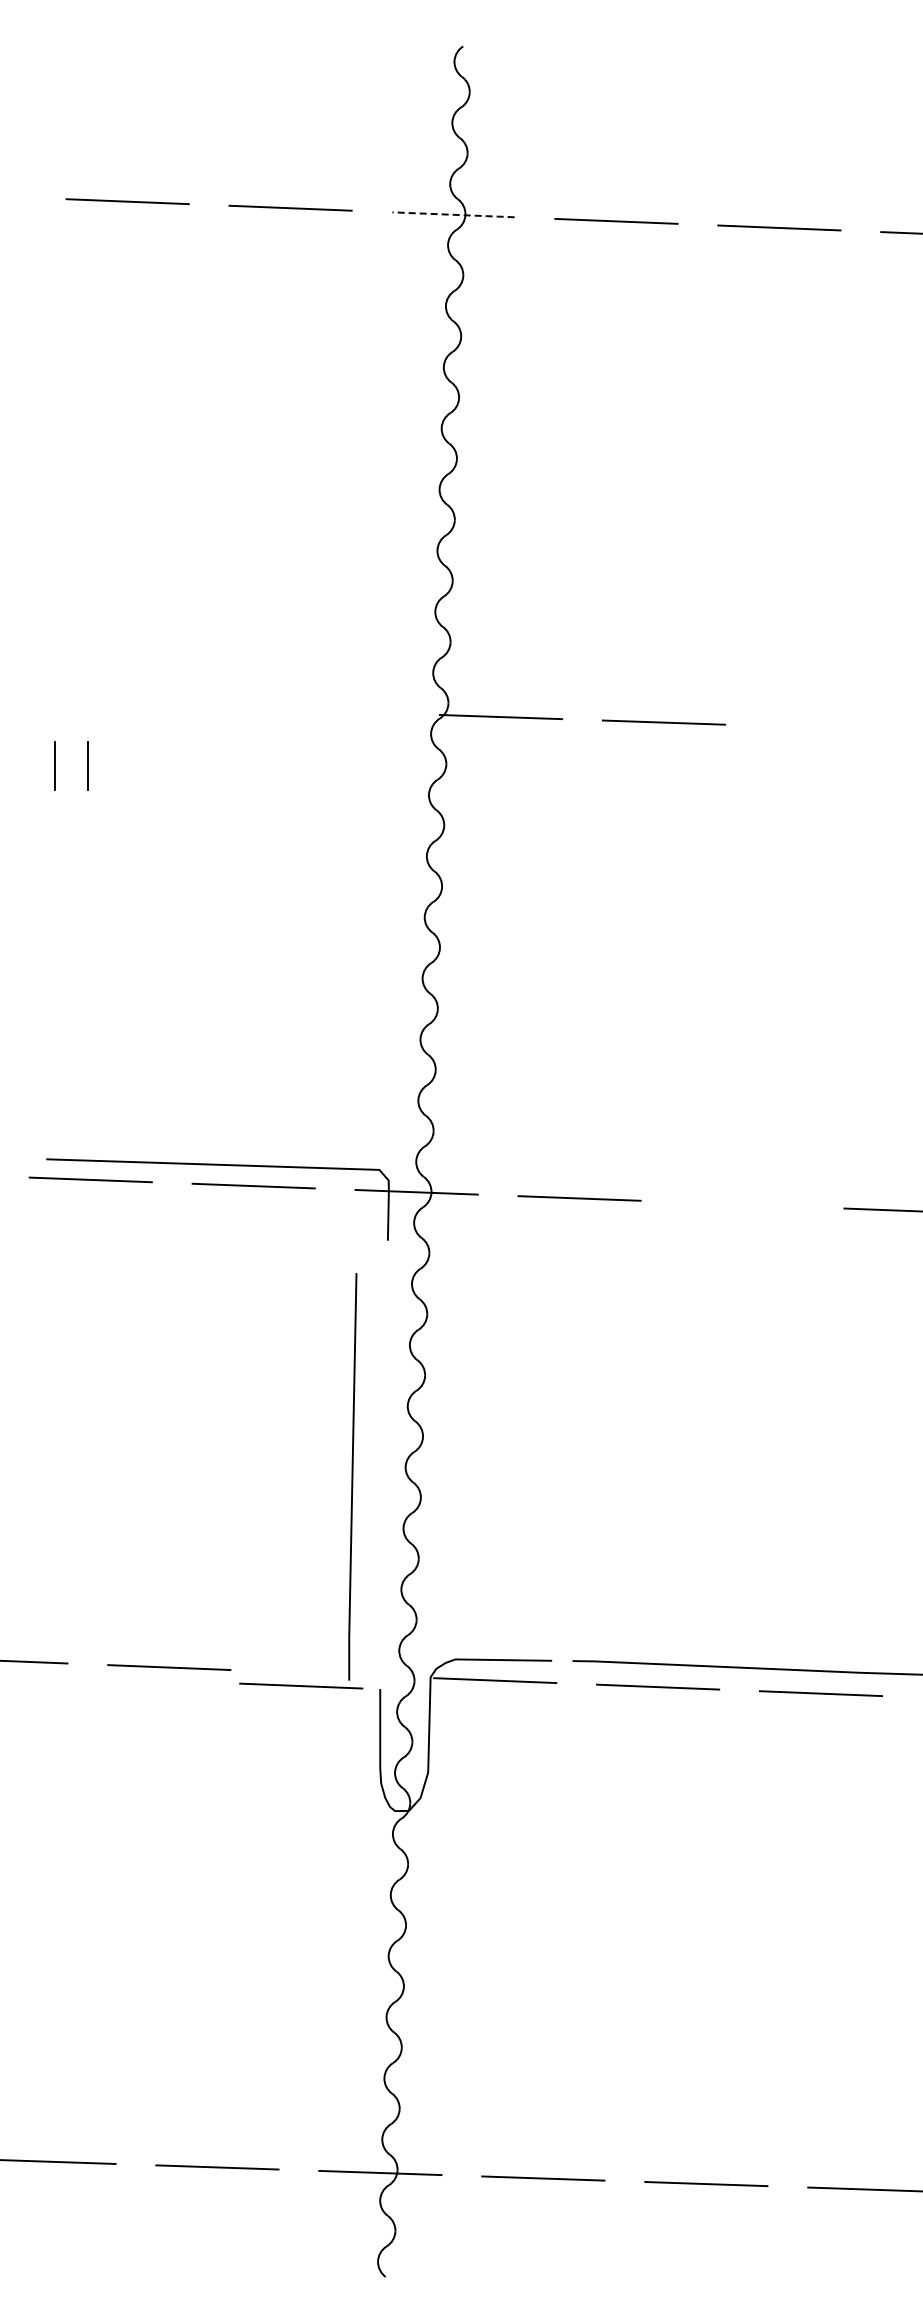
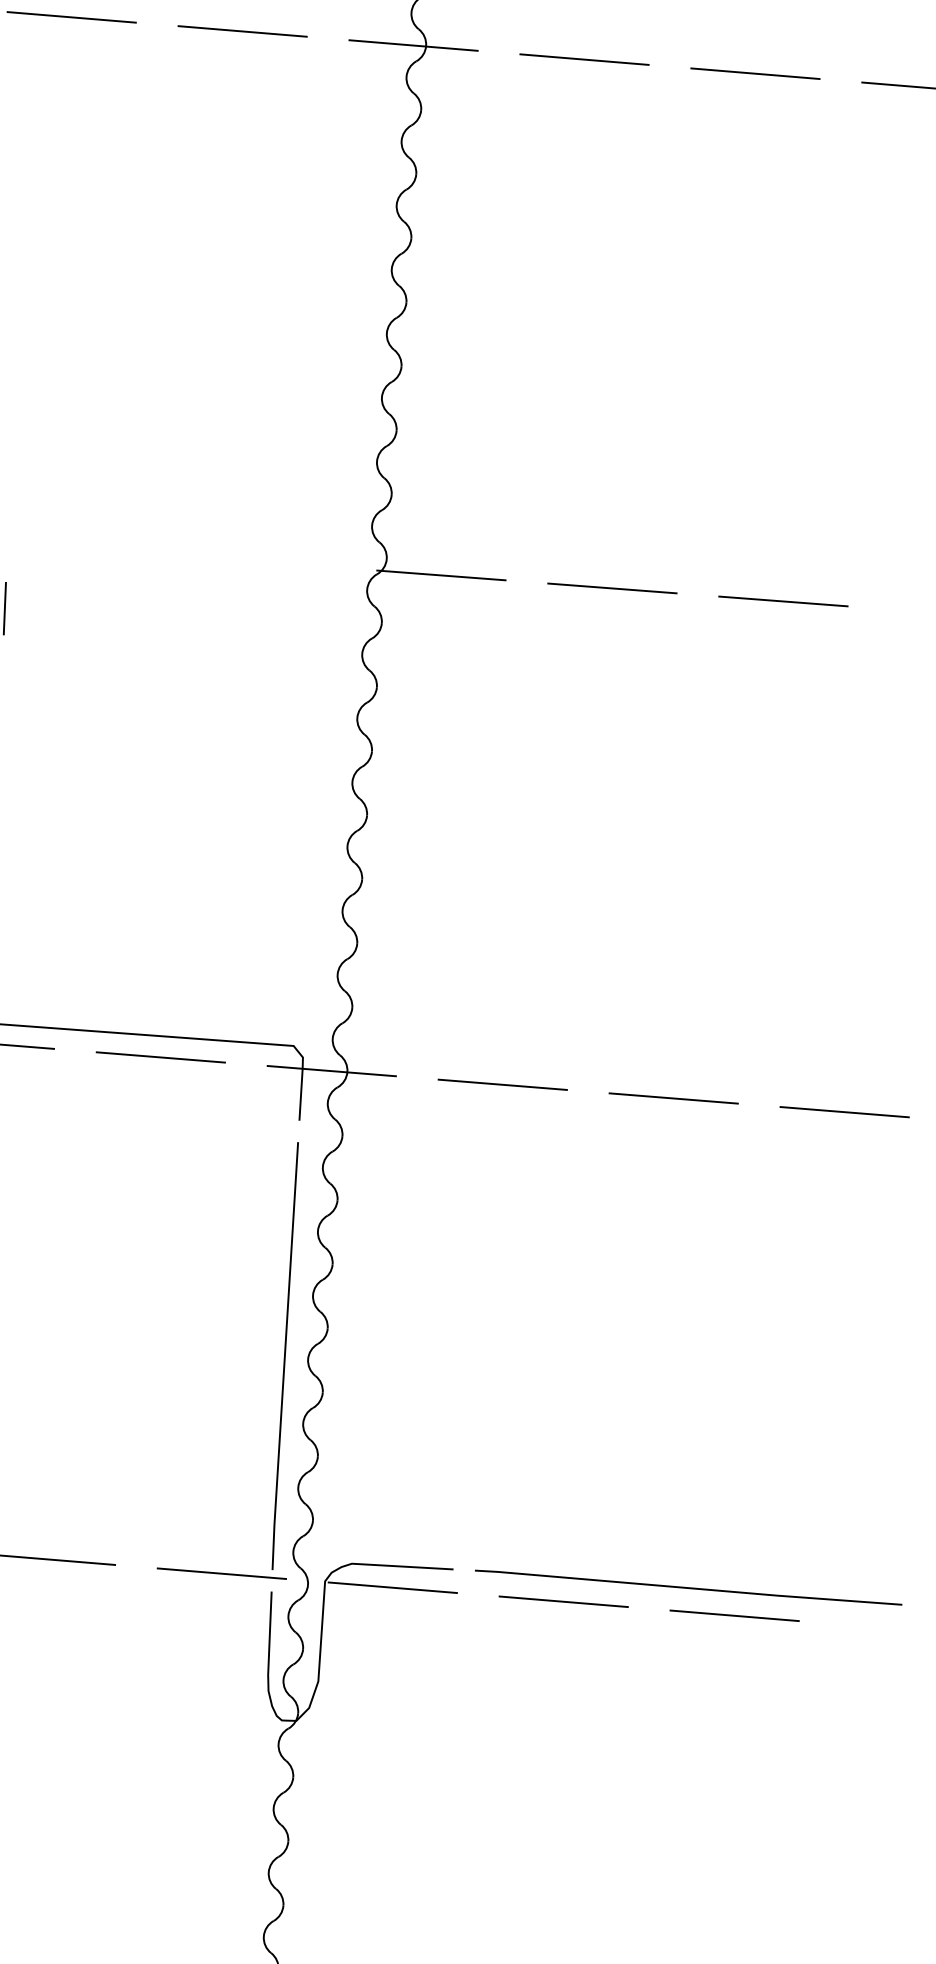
line: (453, 214) -> (413, 45), dashed -> solid
line: (826, 728) -> (782, 601), added
line: (742, 1204) -> (673, 1098), added
part: (351, 1481) -> (283, 1360), moved

